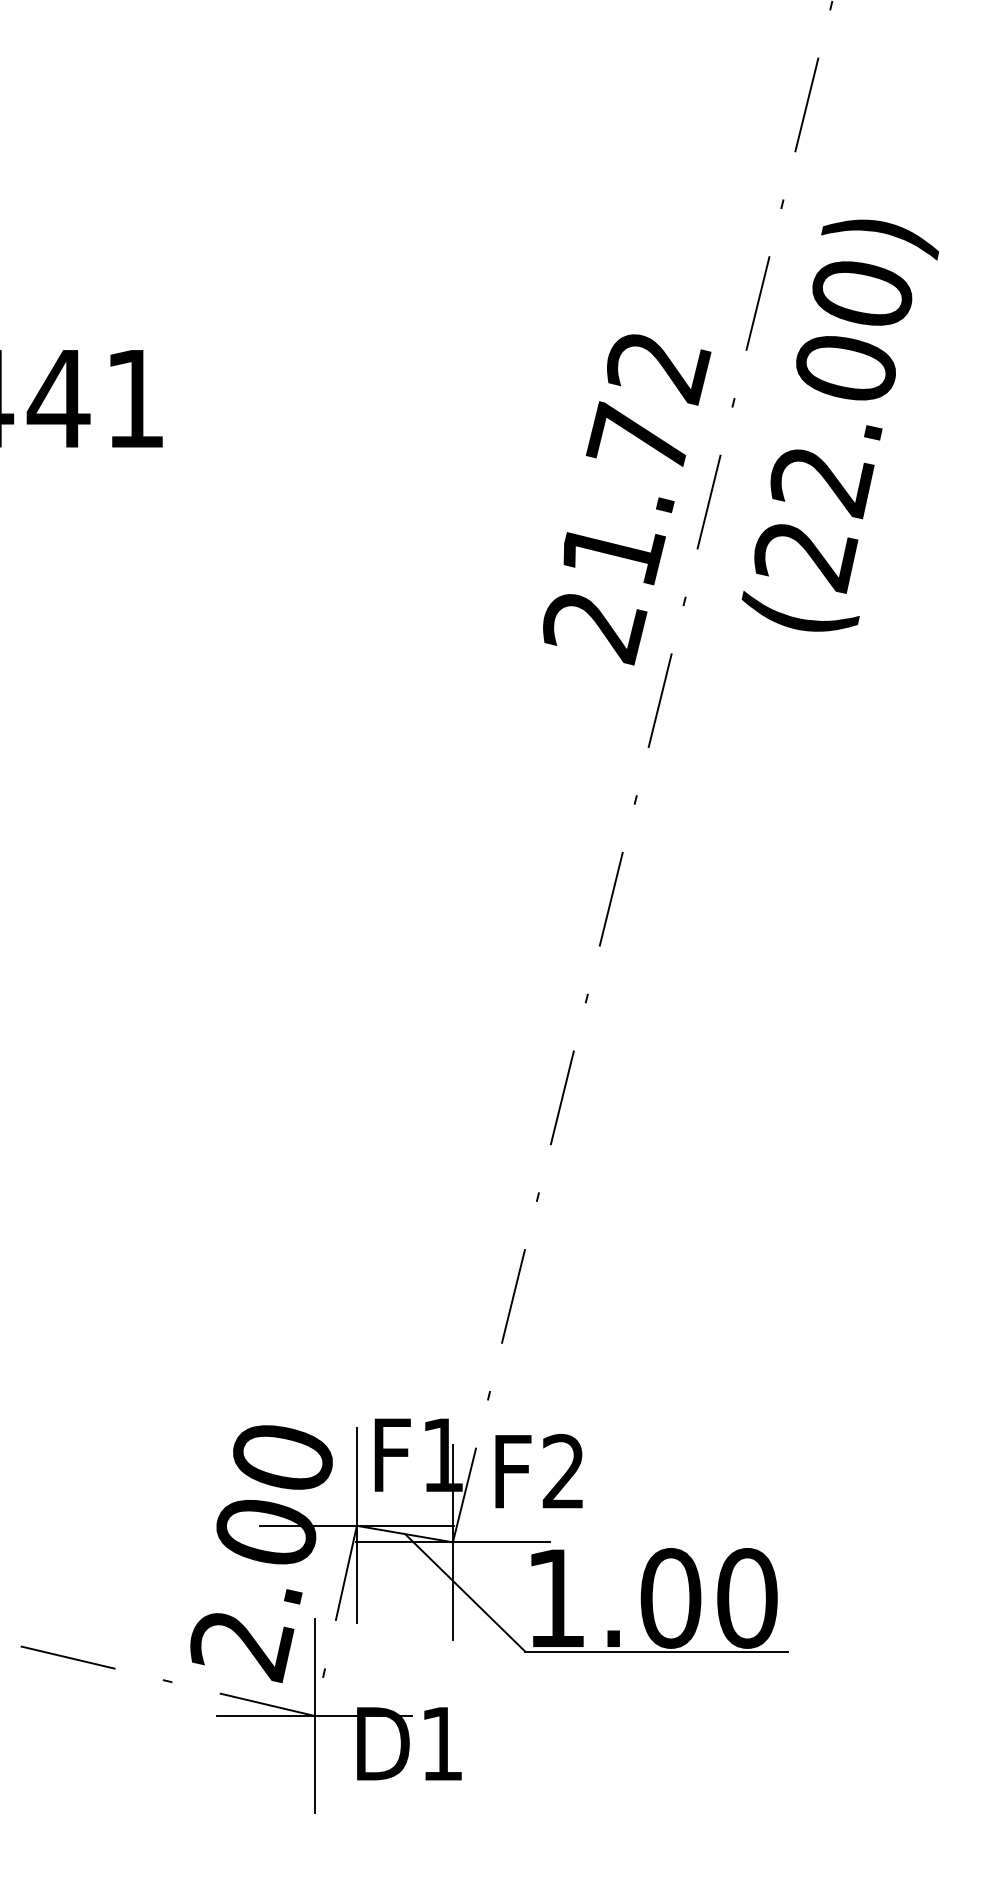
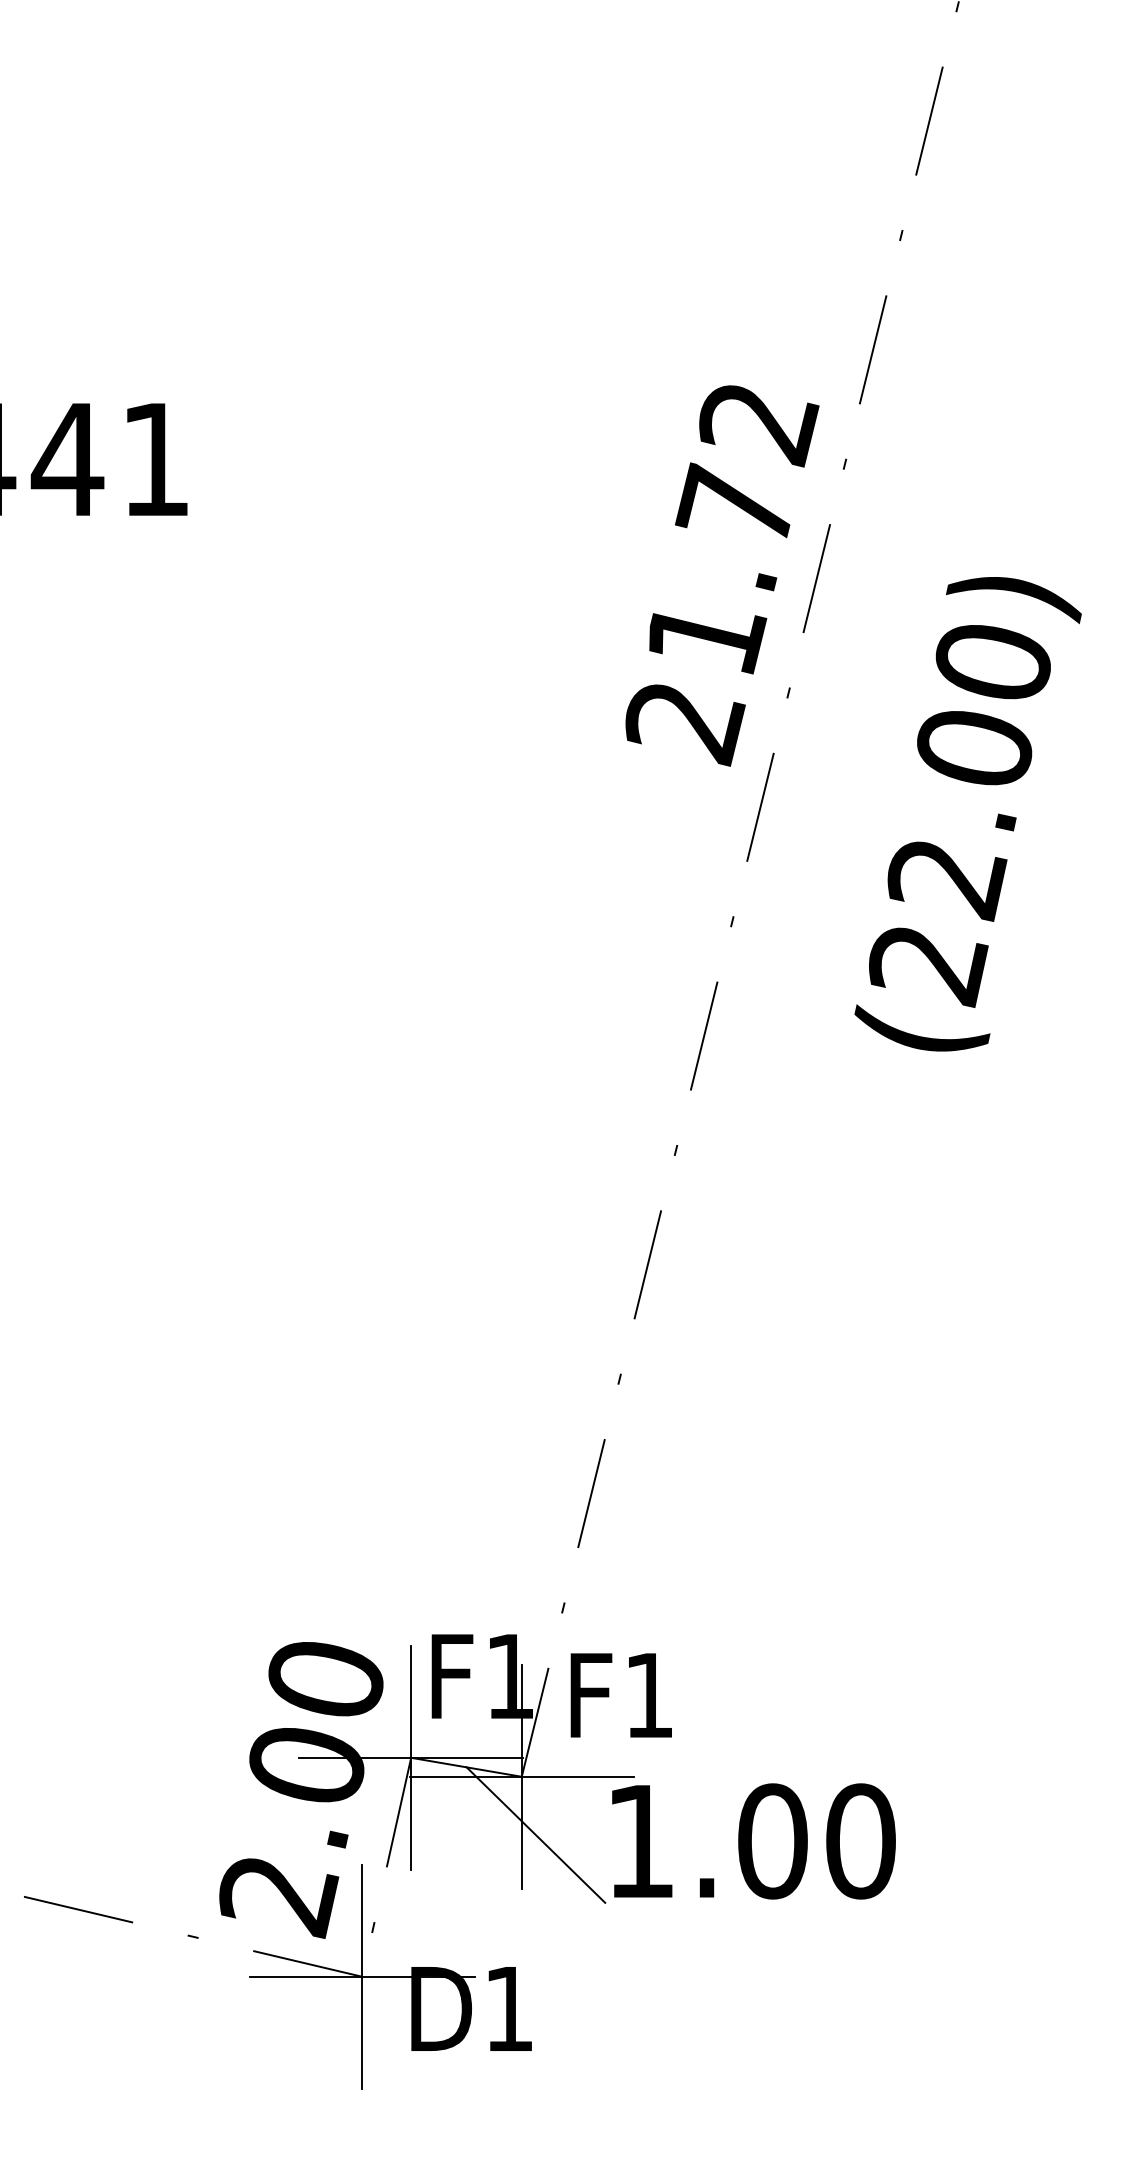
text: (839, 425) -> (967, 814), moved
text: (562, 1470) -> (647, 1694), F2 -> F1
line: (656, 1651) -> (756, 1902), removed

